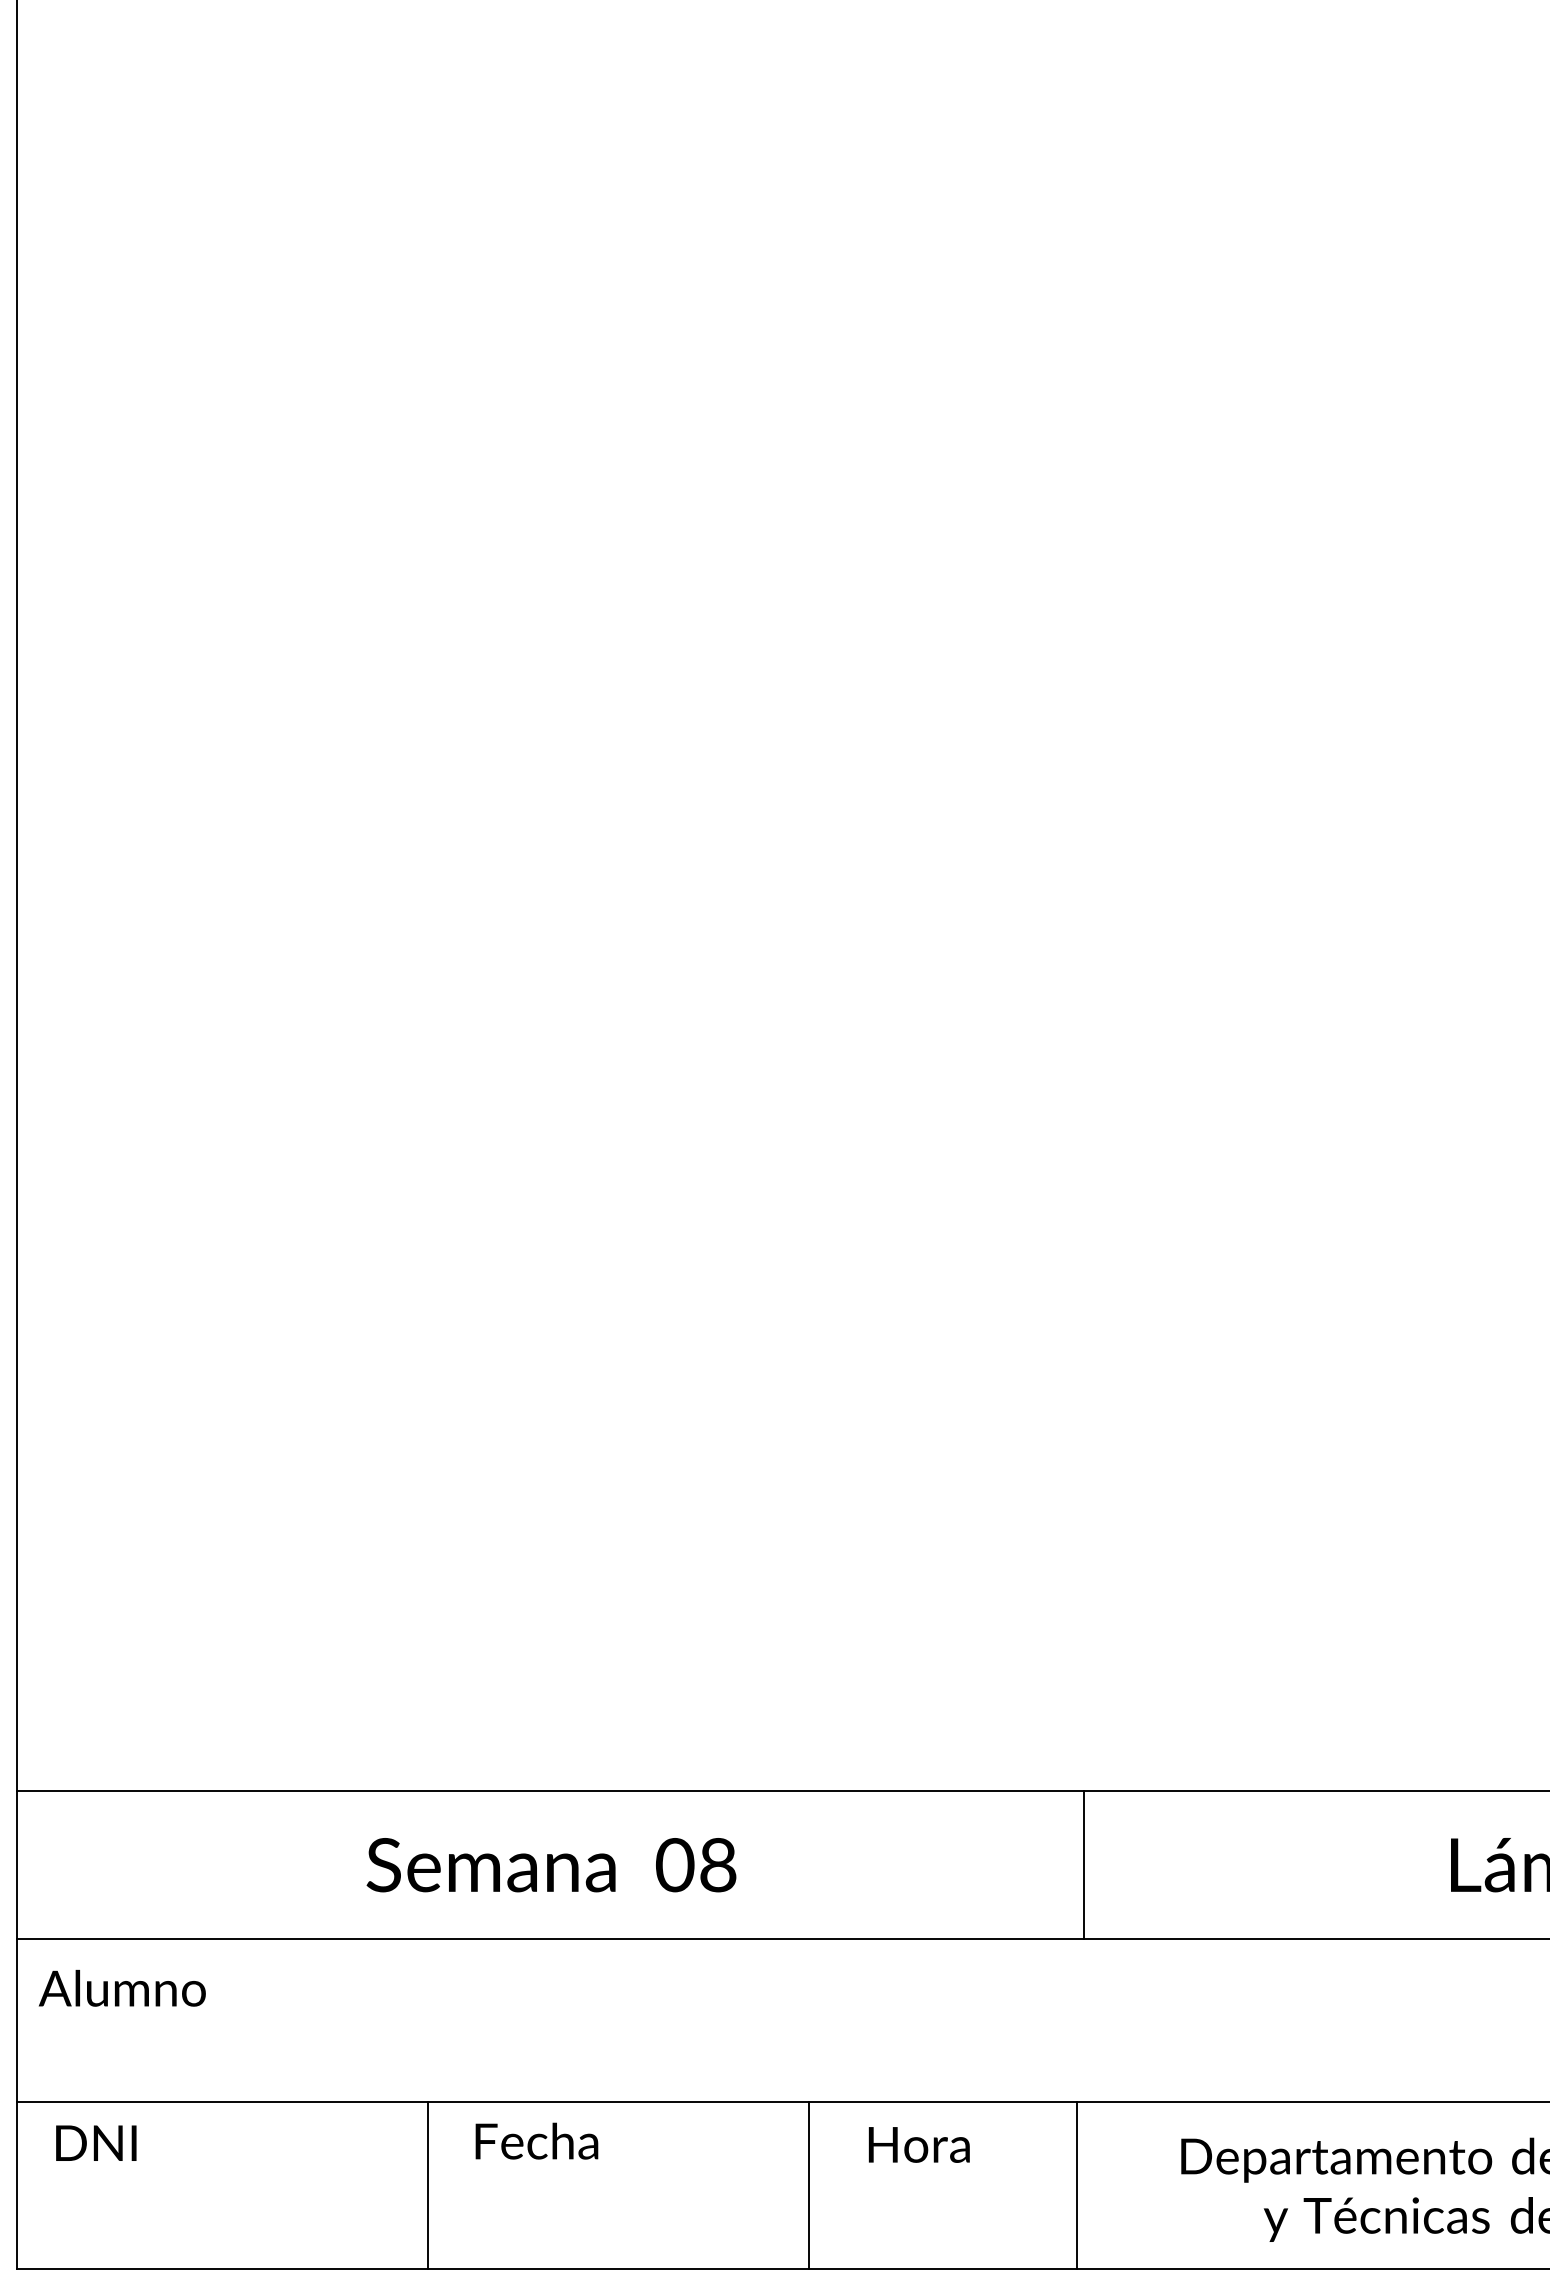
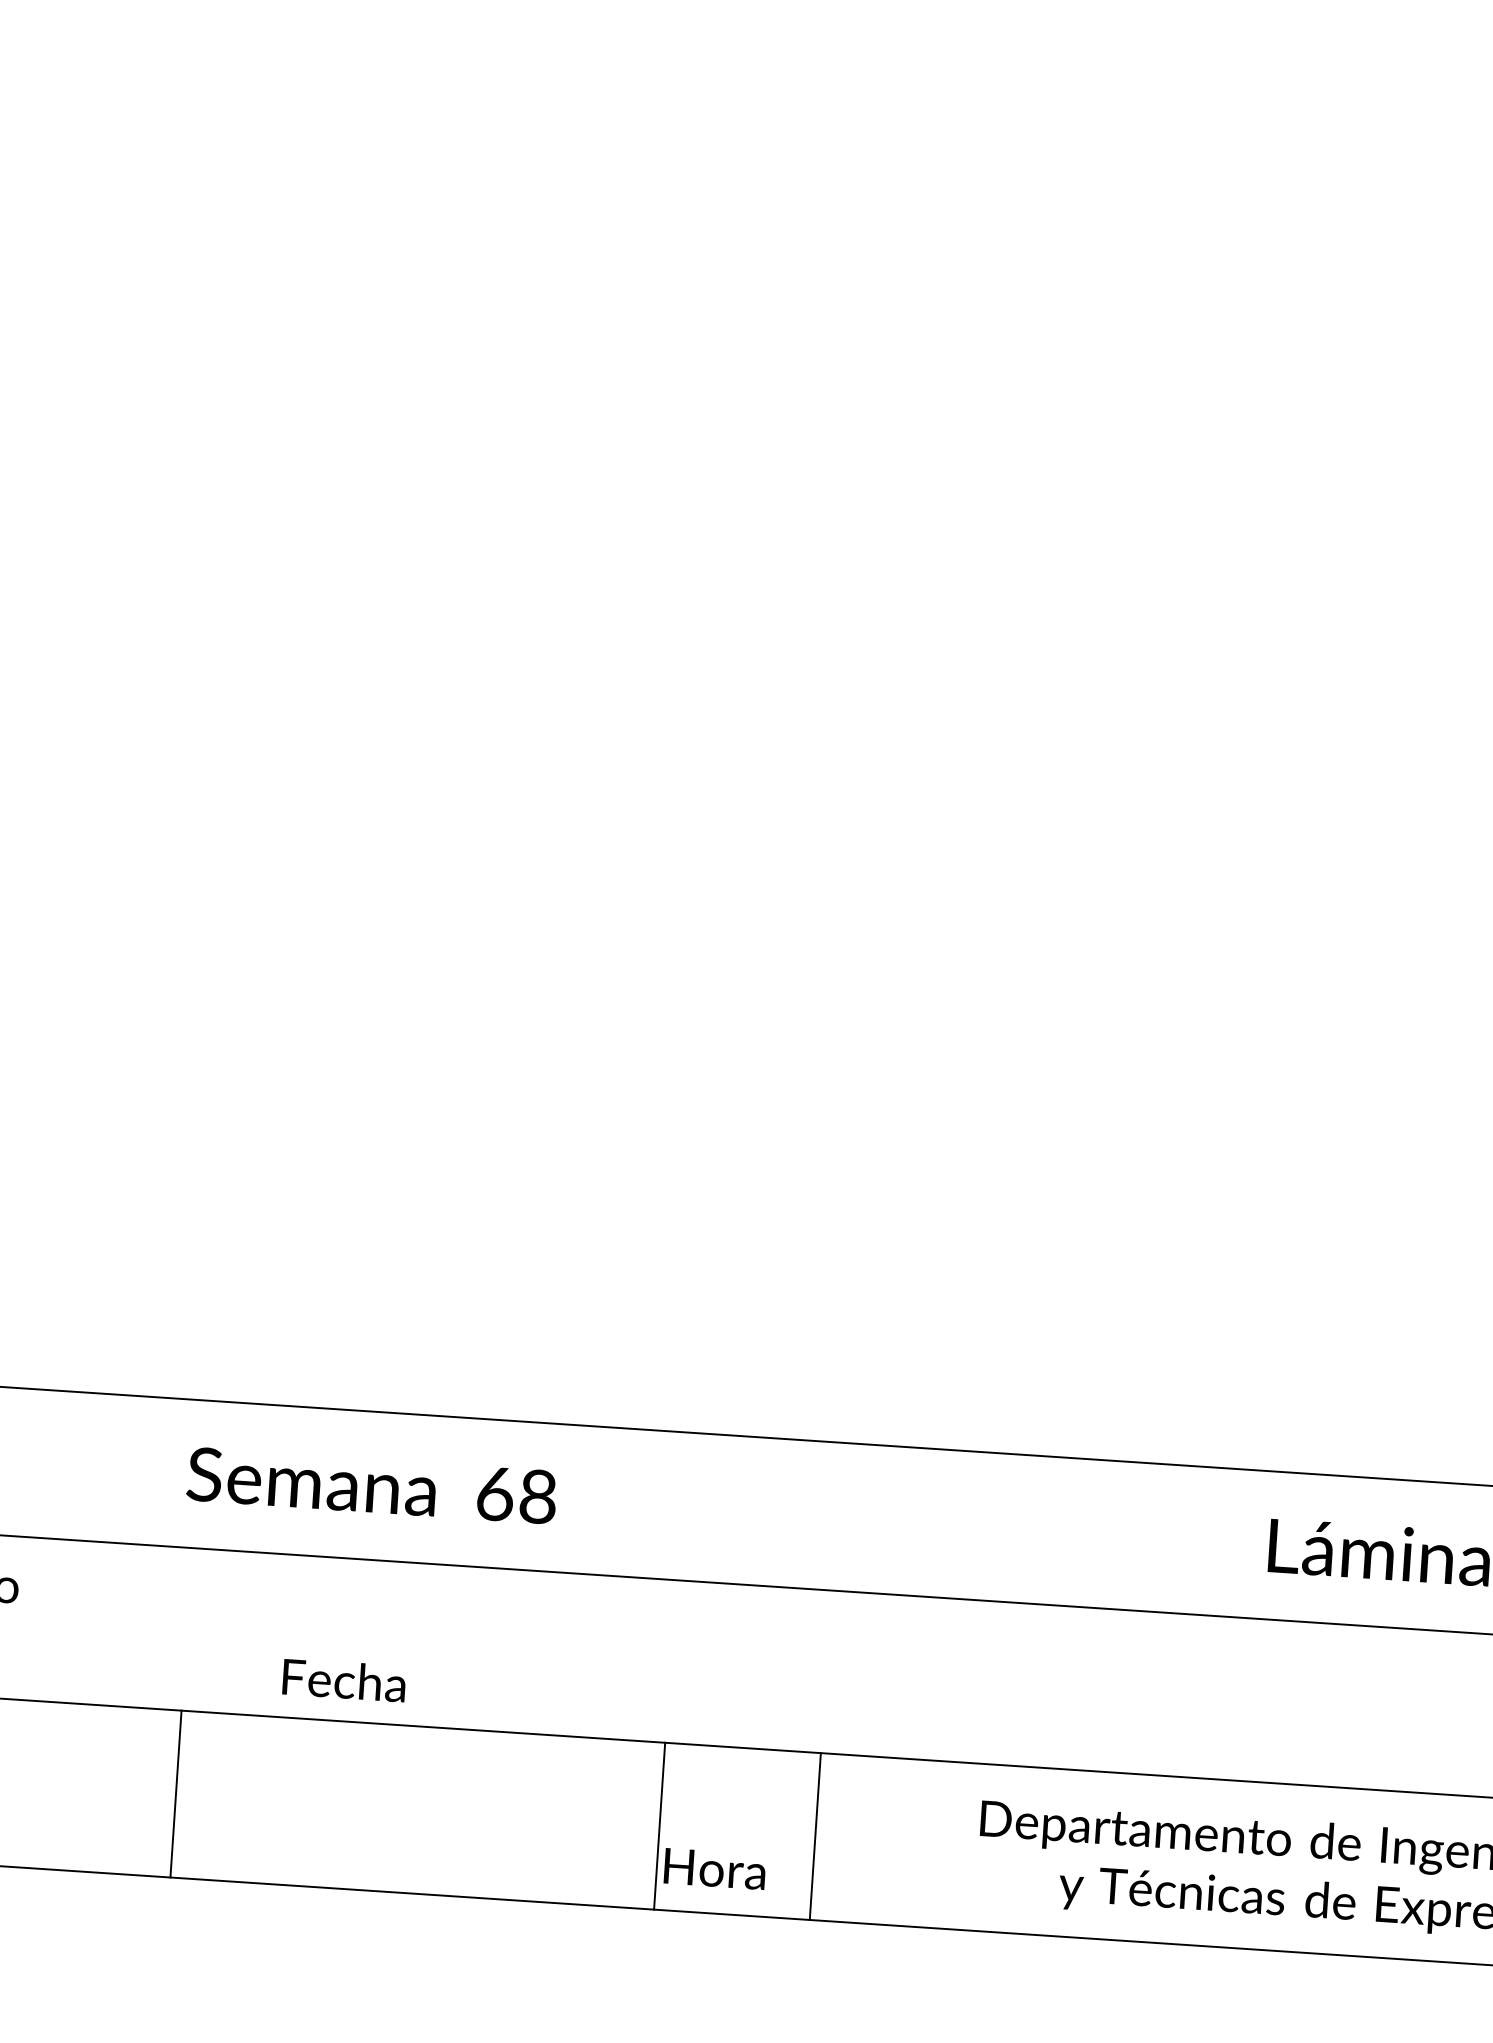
text: (675, 1865) -> (495, 1494), 08 -> 68
line: (1083, 1865) -> (902, 1521), removed
text: (536, 2140) -> (343, 1679), moved
text: (918, 2144) -> (714, 1868), moved
line: (427, 2185) -> (176, 1793), moved
line: (809, 2185) -> (659, 1825), moved
line: (1077, 2185) -> (815, 1836), moved

